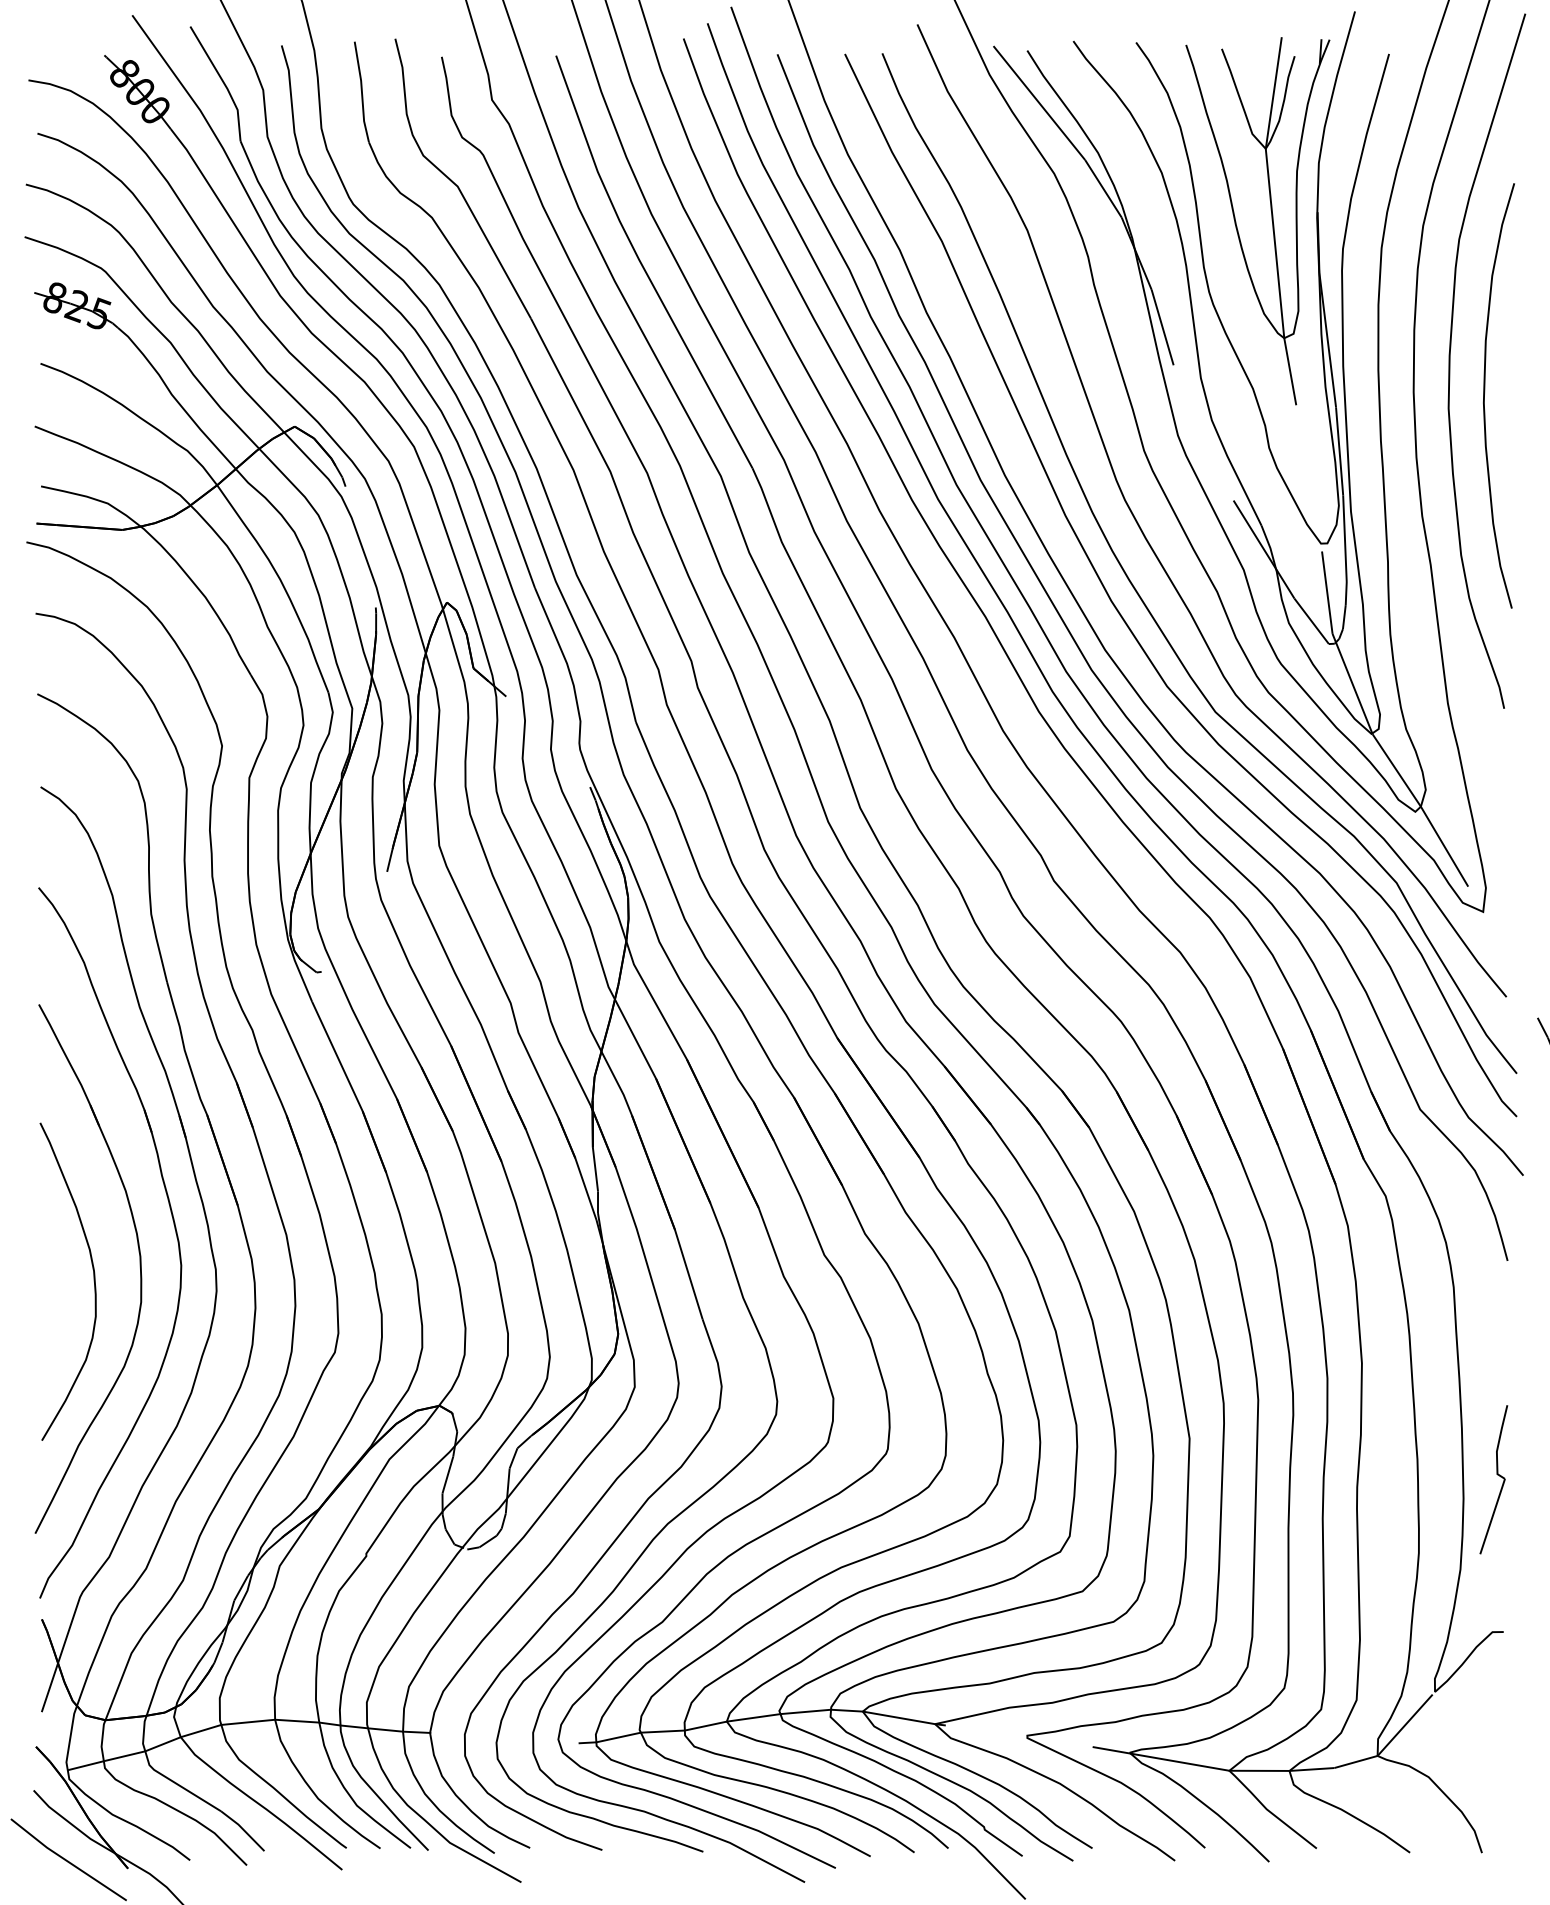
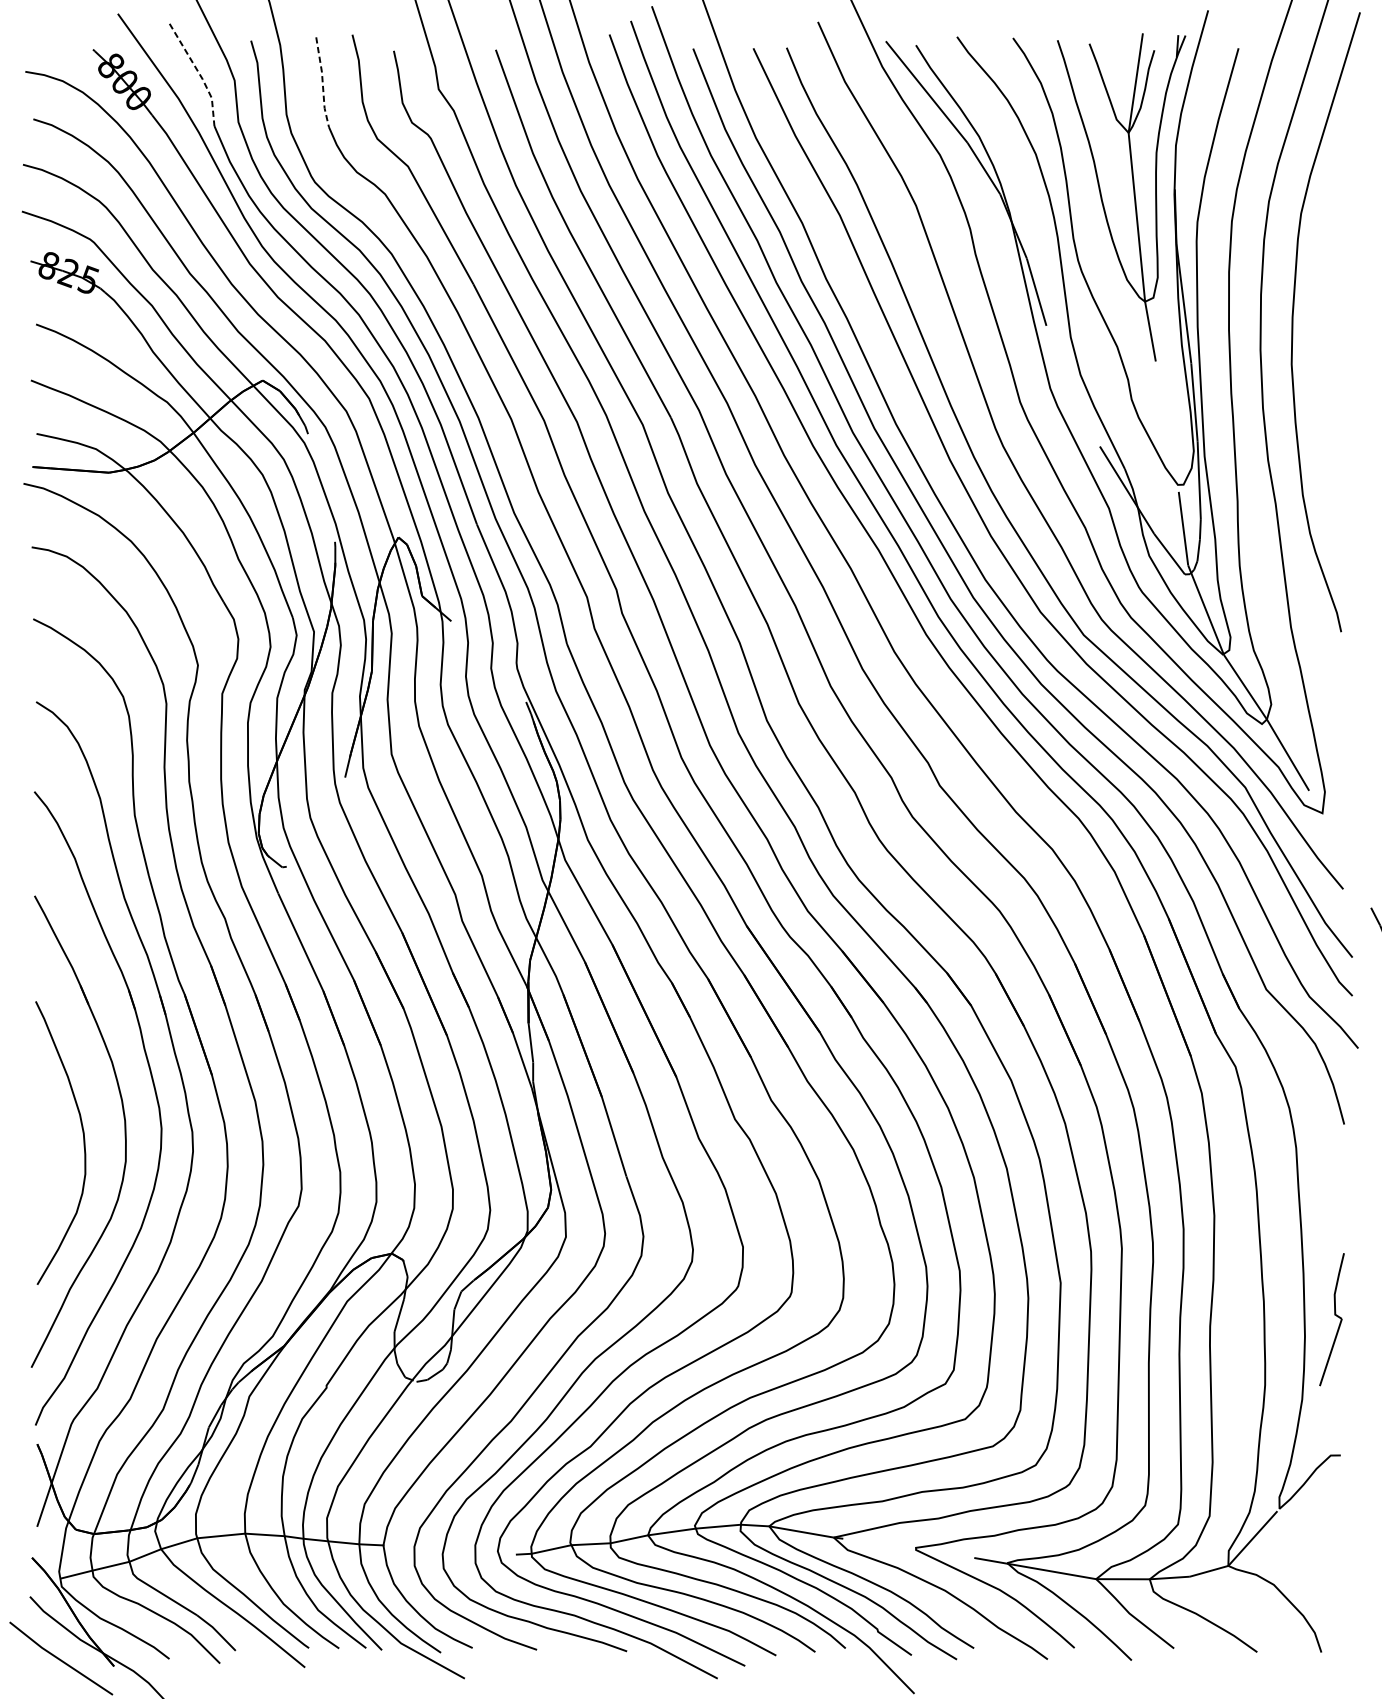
line: (223, 82) -> (199, 73), solid -> dashed
line: (361, 92) -> (322, 82), solid -> dashed
curve: (1485, 392) -> (1324, 350), removed

